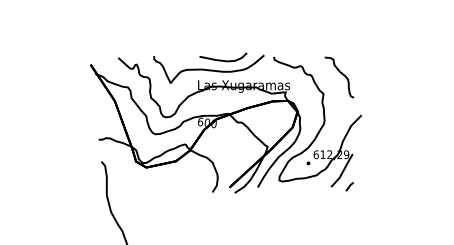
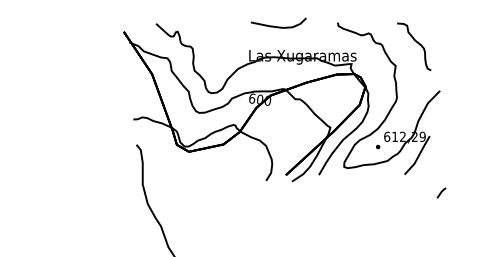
curve: (208, 69) -> (261, 37), removed
line: (349, 186) -> (441, 192), moved

